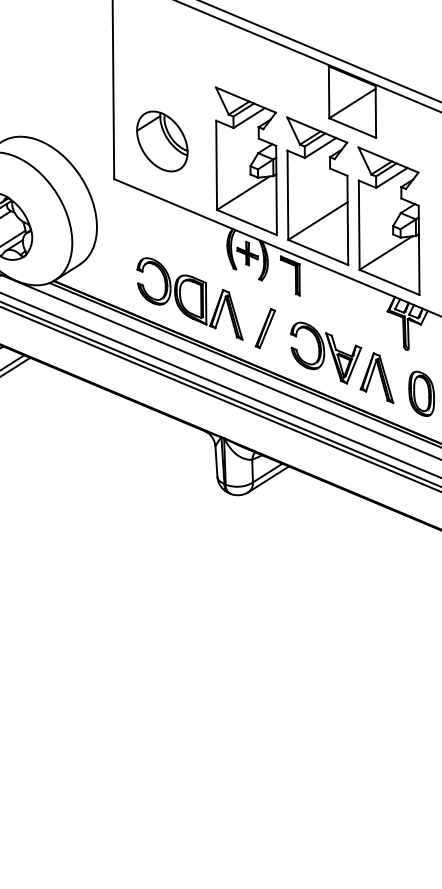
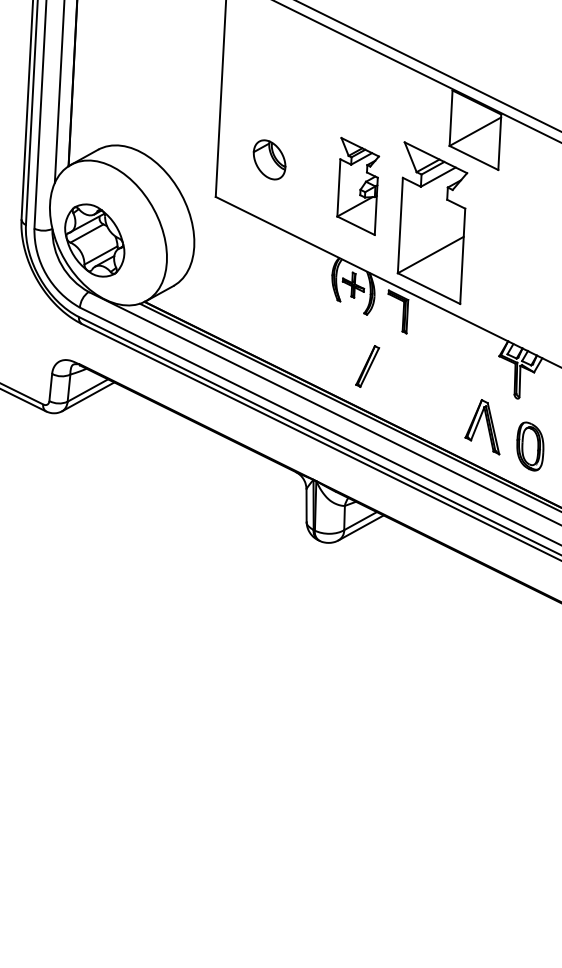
part: (162, 141) -> (269, 159), size x0.6
part: (245, 161) -> (357, 186), size x0.6
part: (388, 220) -> (506, 259), removed
part: (189, 298) -> (288, 329), removed
part: (326, 352) -> (431, 396), removed

